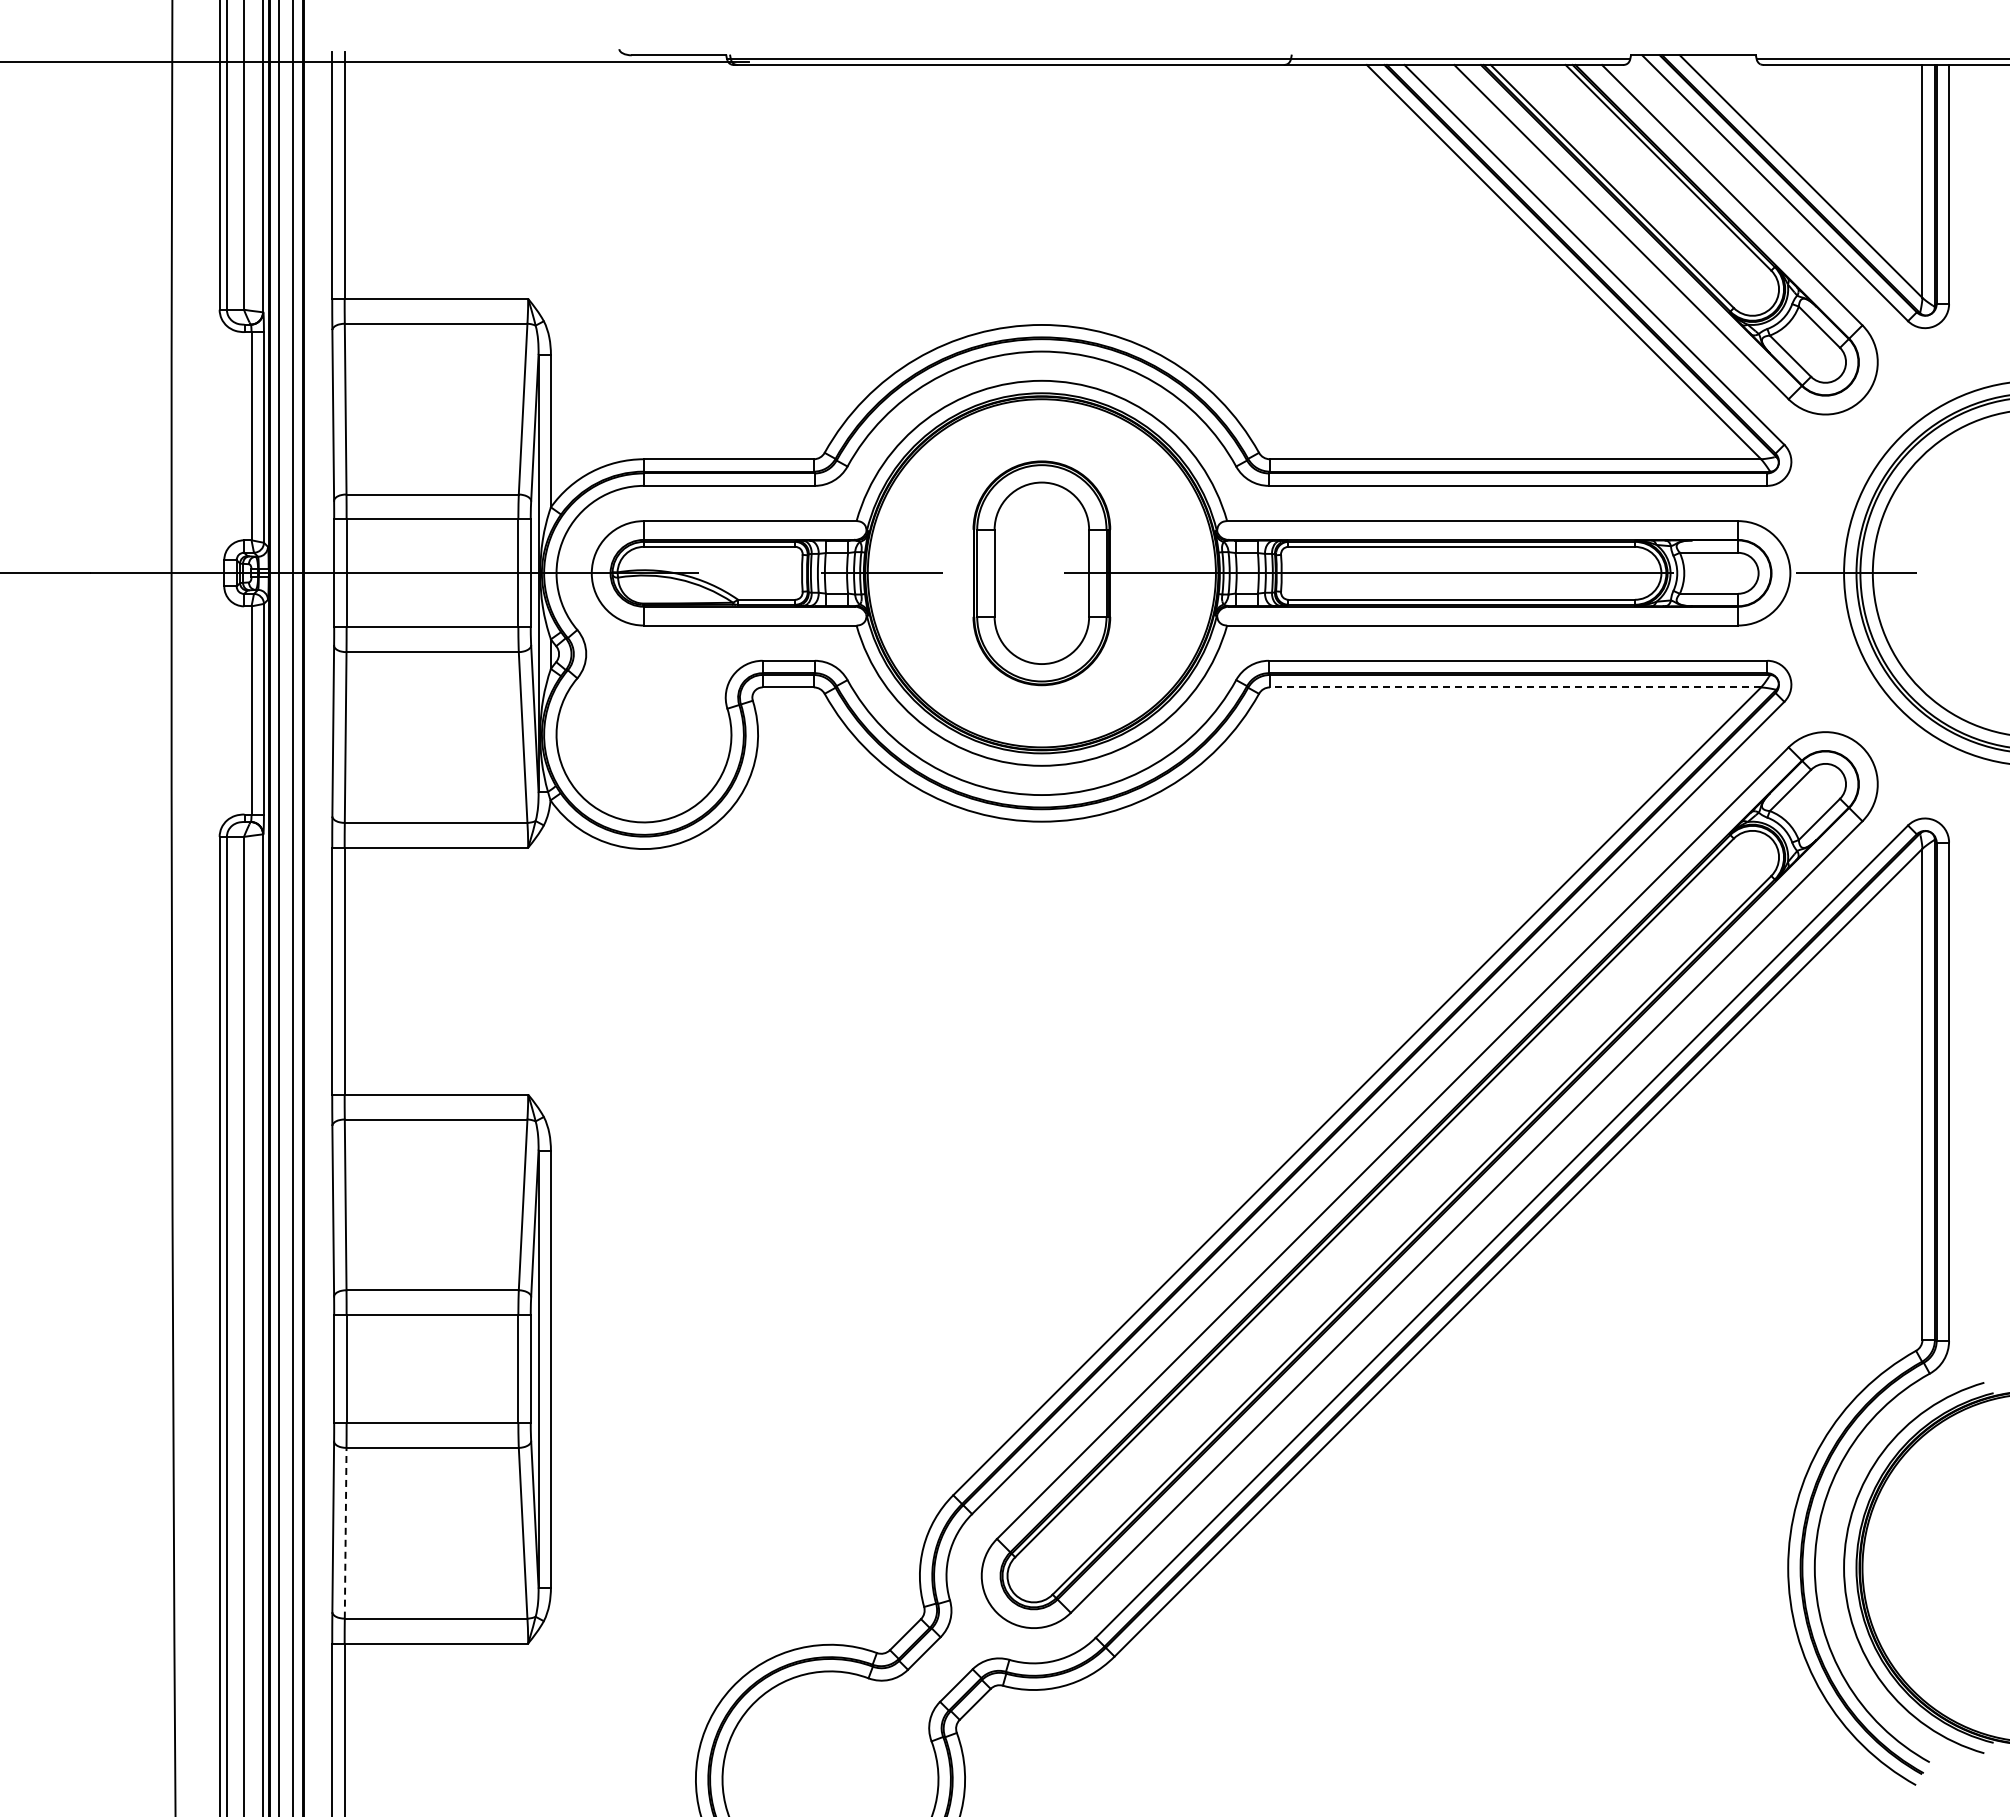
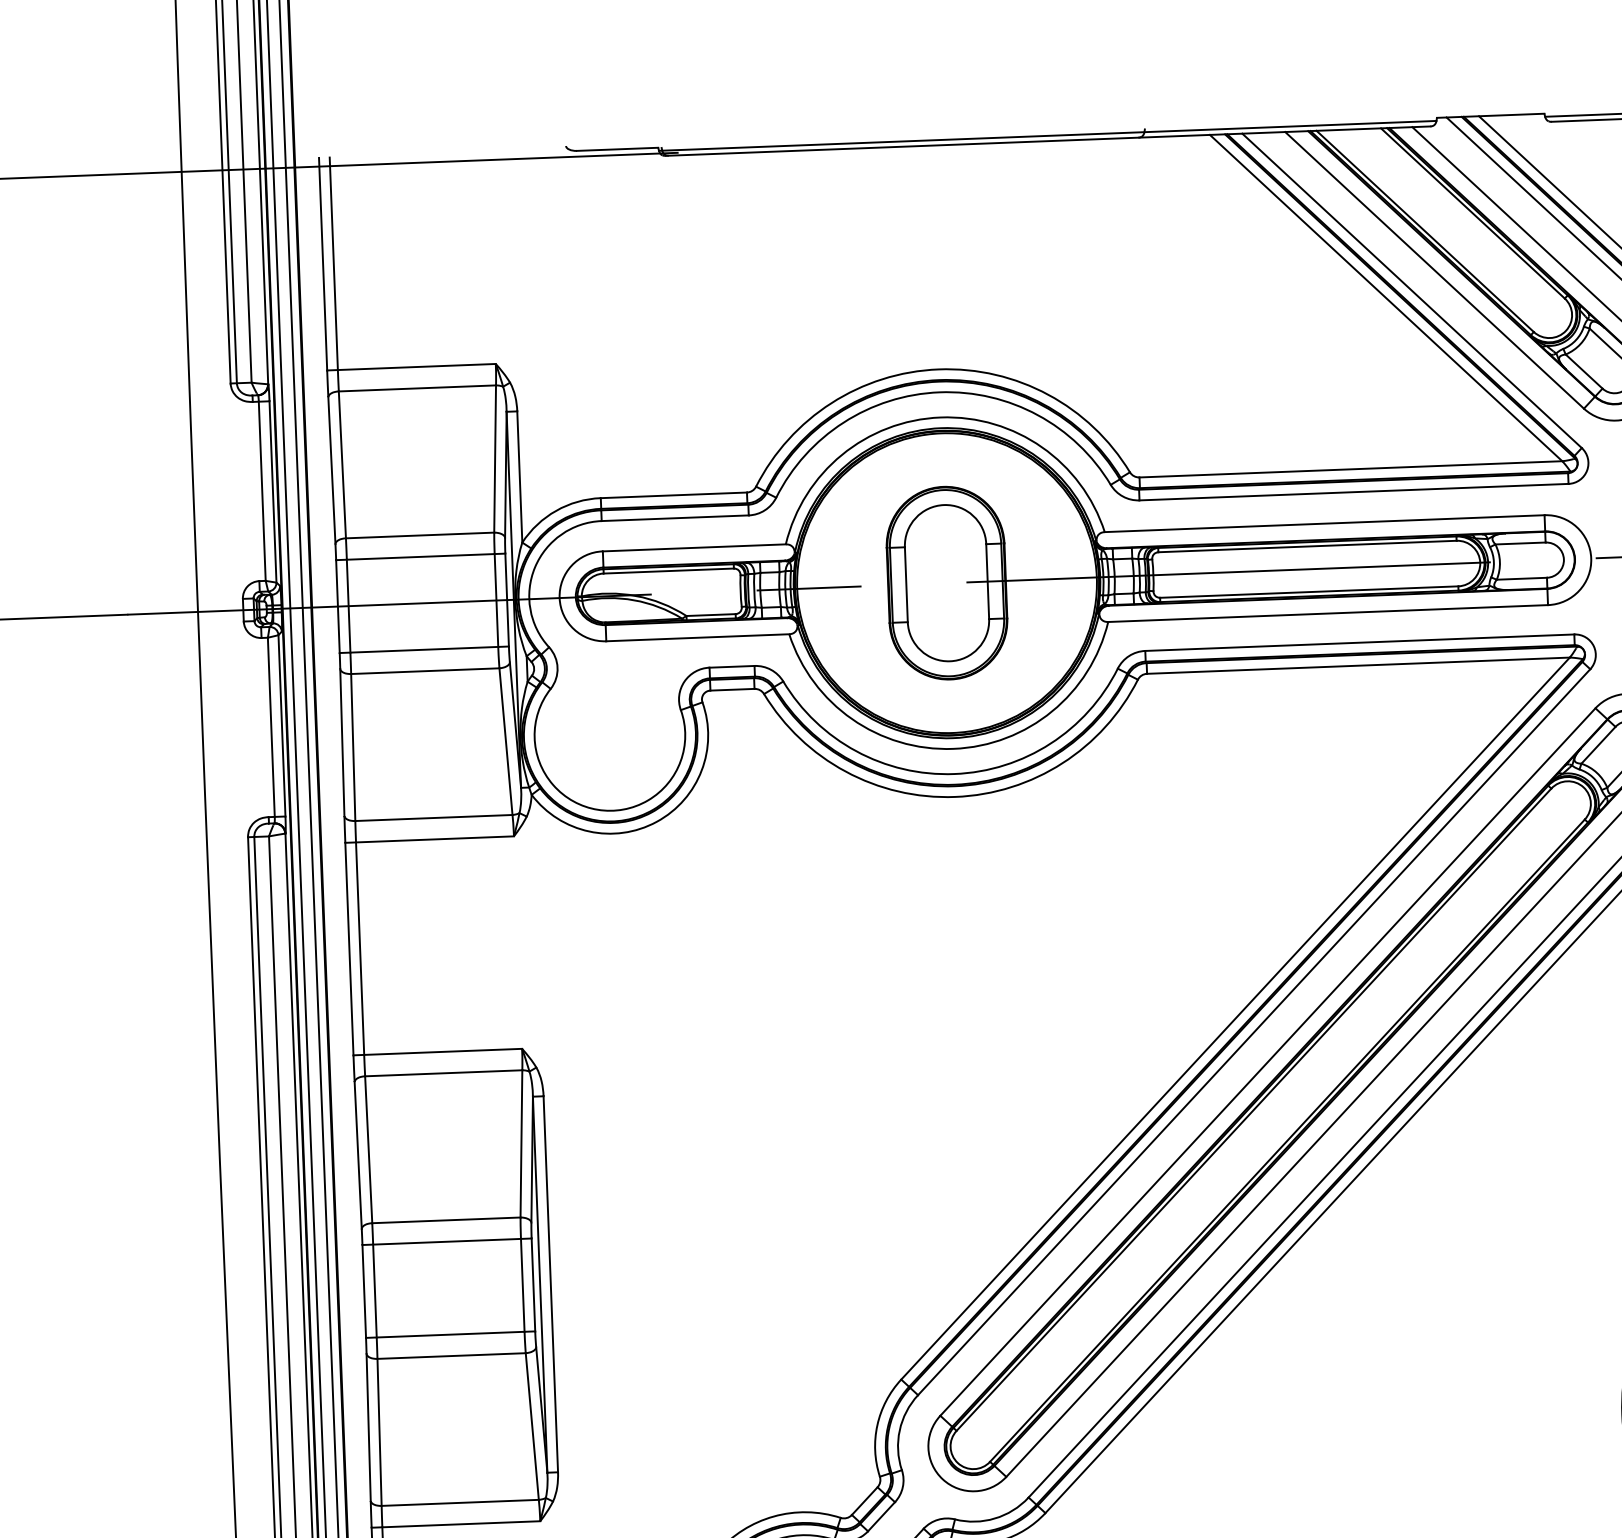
line: (1515, 687) -> (1358, 665), dashed -> solid
line: (345, 1532) -> (379, 1431), dashed -> solid

